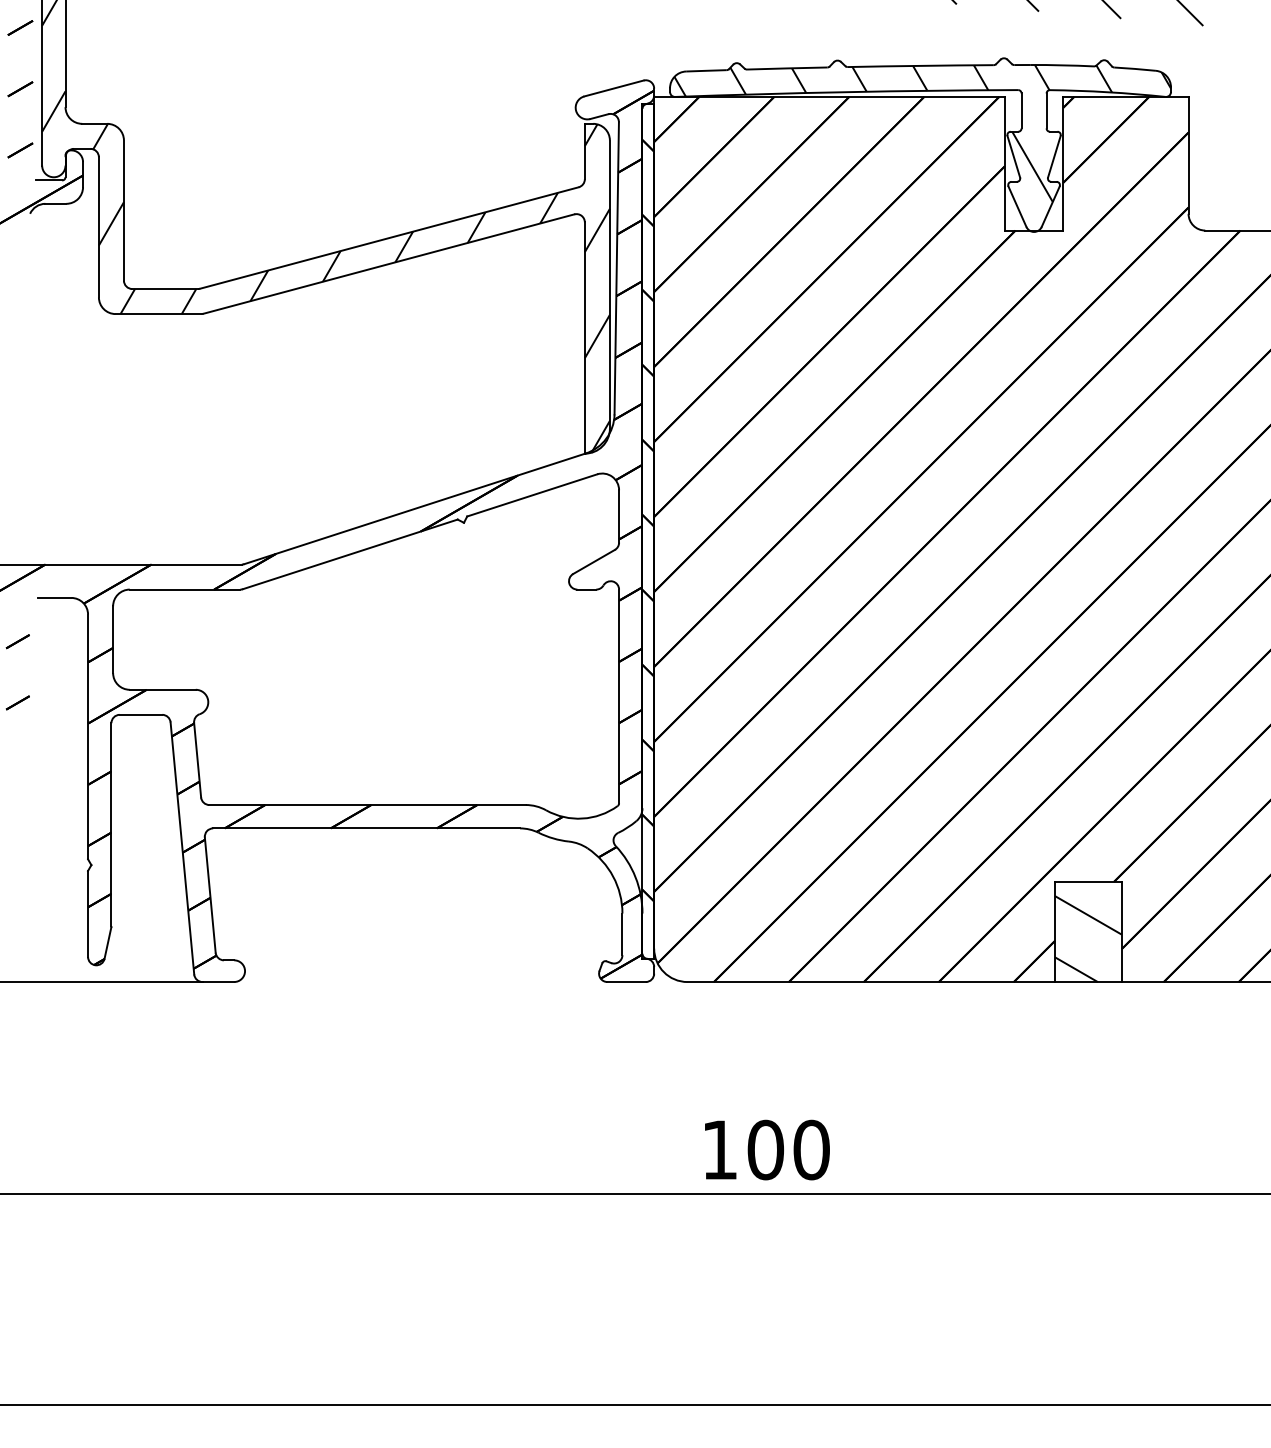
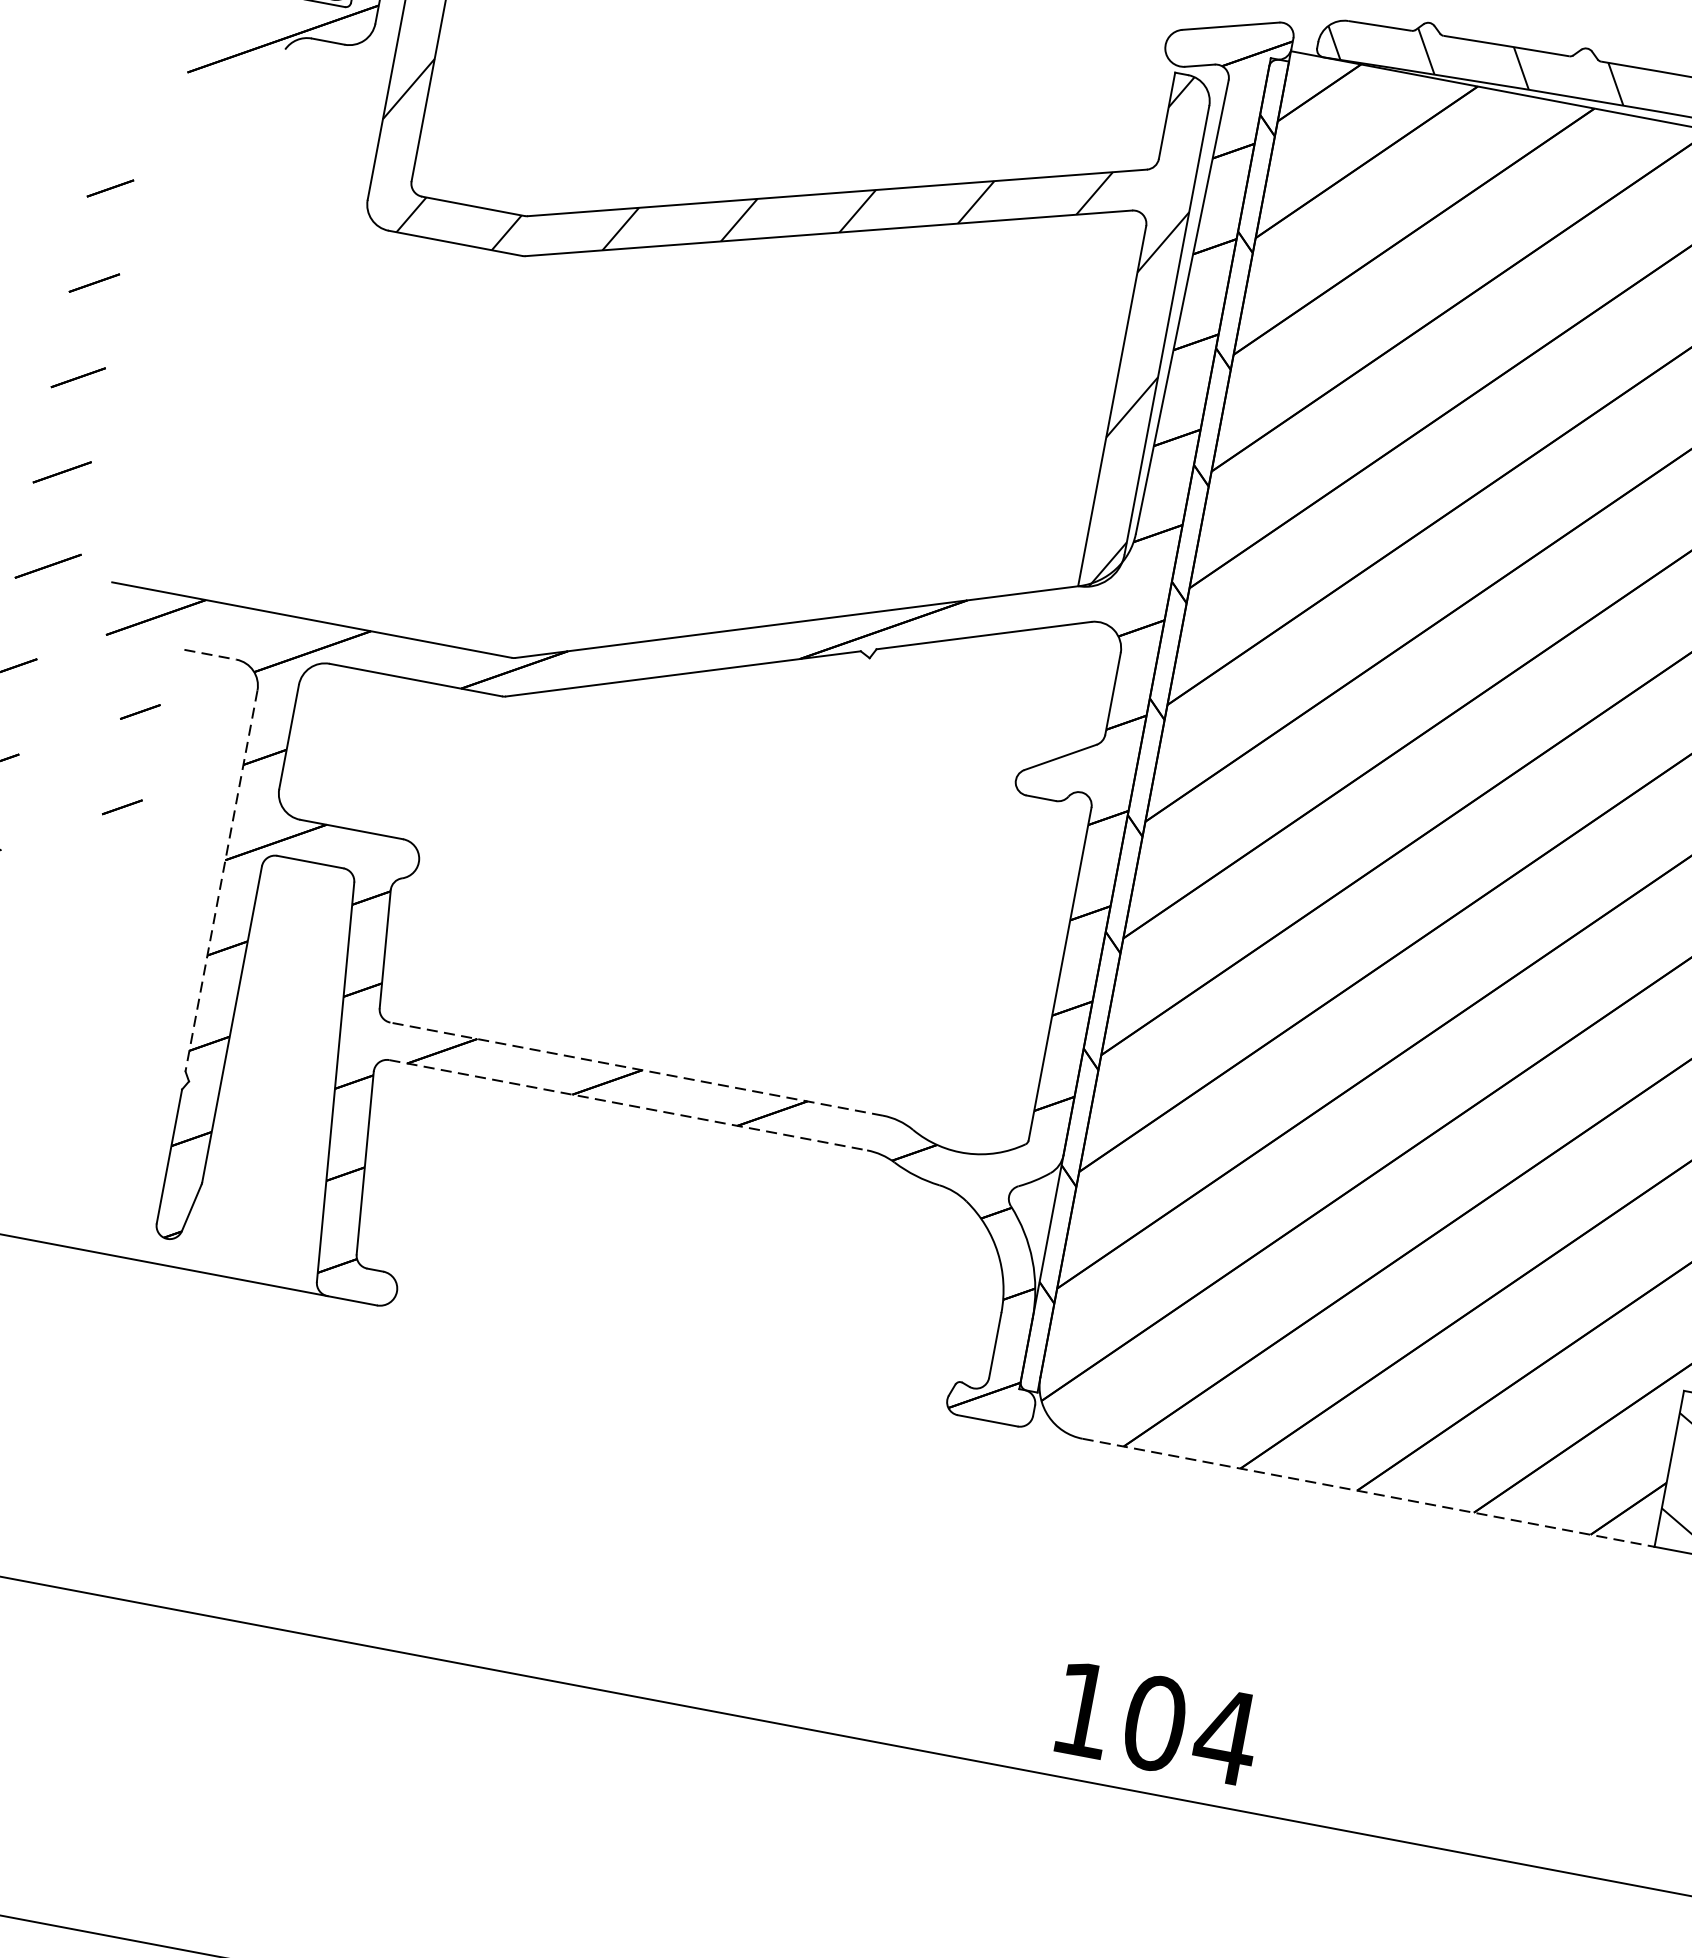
line: (54, 597) -> (210, 653), solid -> dashed
line: (88, 737) -> (222, 881), solid -> dashed
line: (367, 805) -> (636, 1069), solid -> dashed
line: (367, 828) -> (629, 1105), solid -> dashed
line: (871, 982) -> (1368, 1493), solid -> dashed
text: (811, 1149) -> (1226, 1735), 100 -> 104

